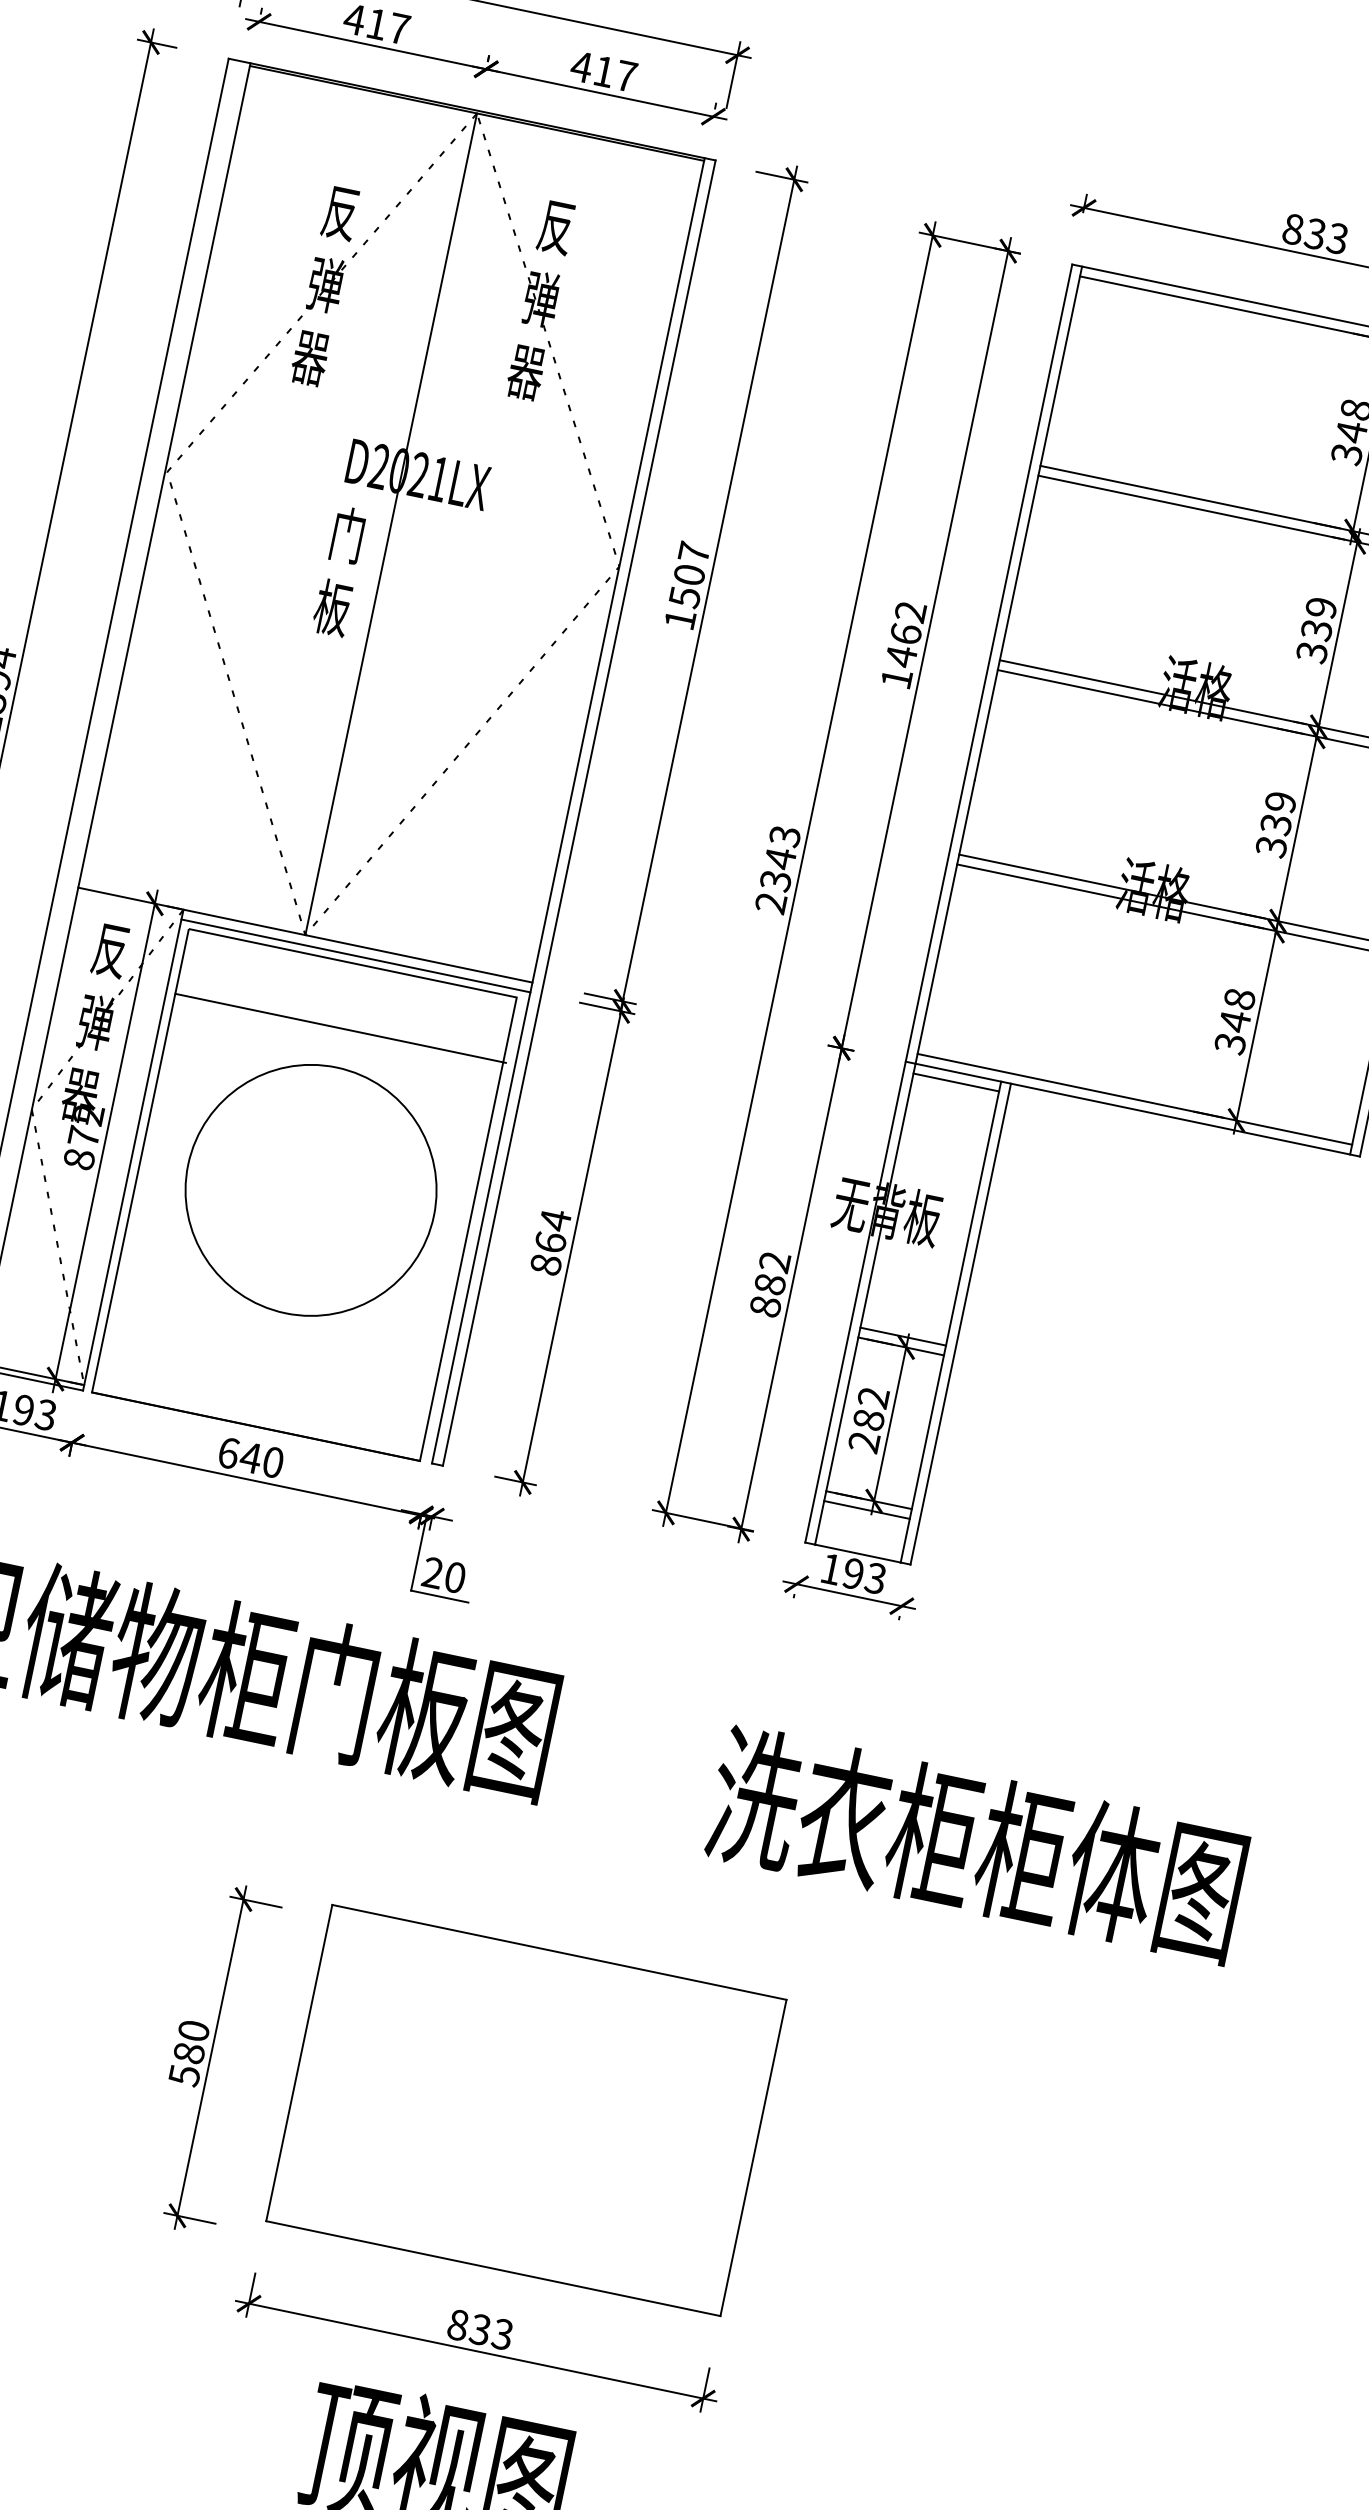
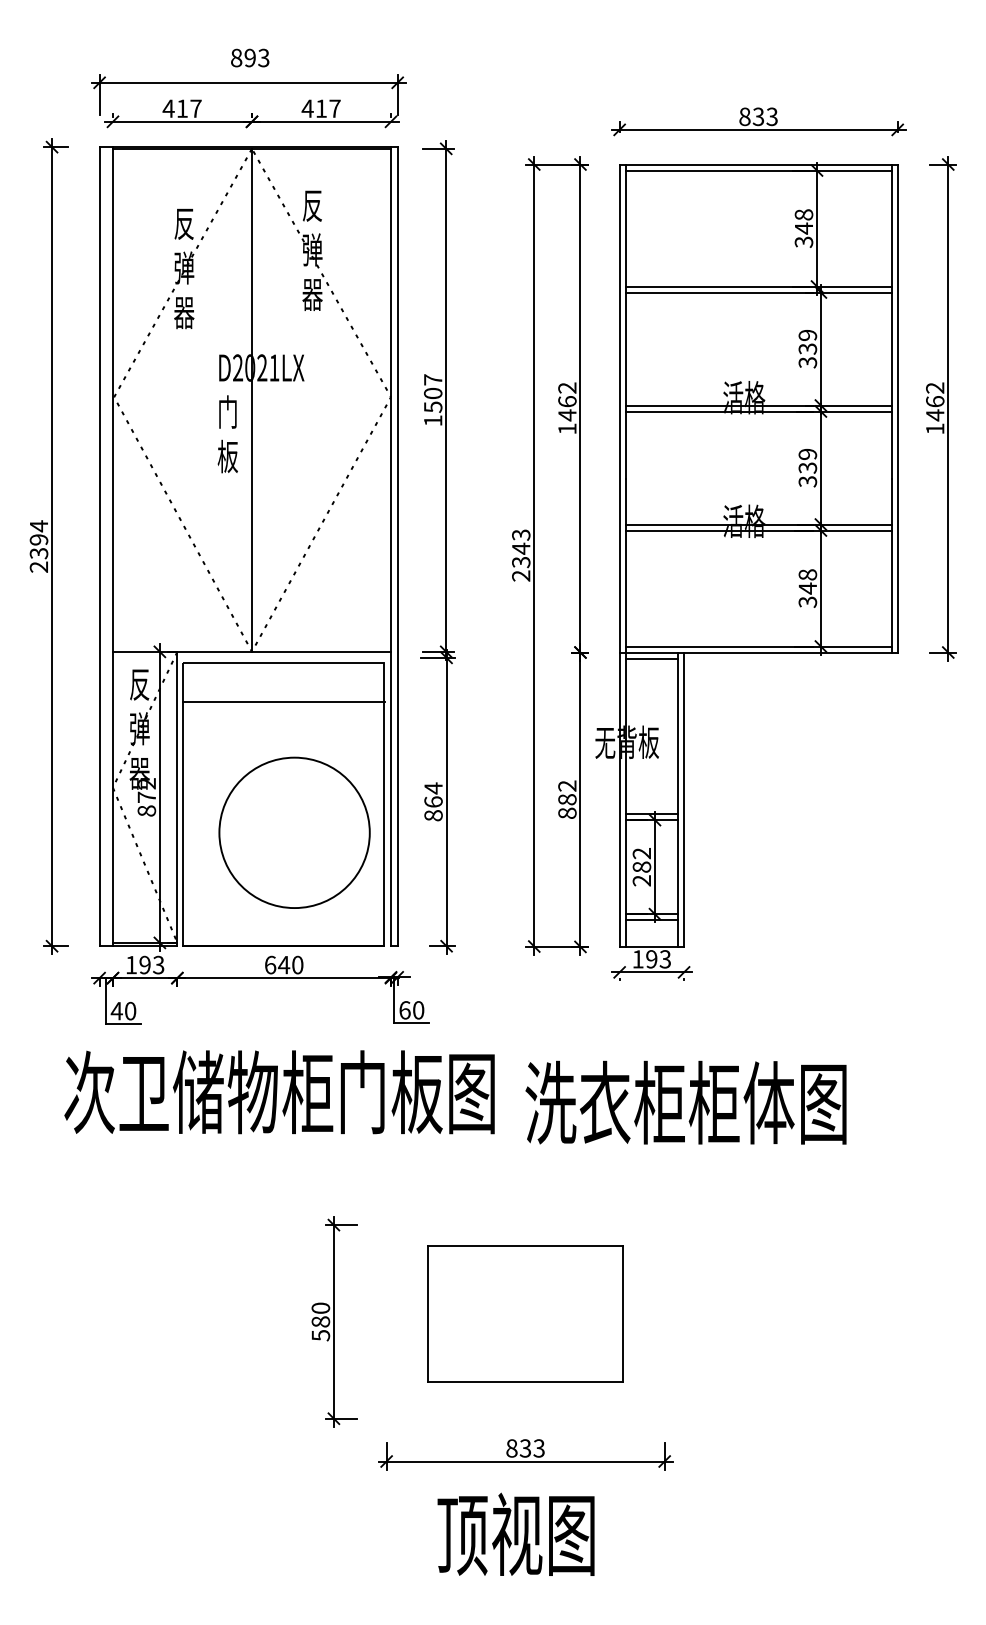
line: (356, 955) -> (284, 657), removed
circle: (311, 1189) -> (294, 832), moved
text: (432, 1573) -> (404, 1010), 20 -> 60
text: (975, 1843) -> (685, 1102), moved
part: (526, 2109) -> (525, 1313), size x0.7

